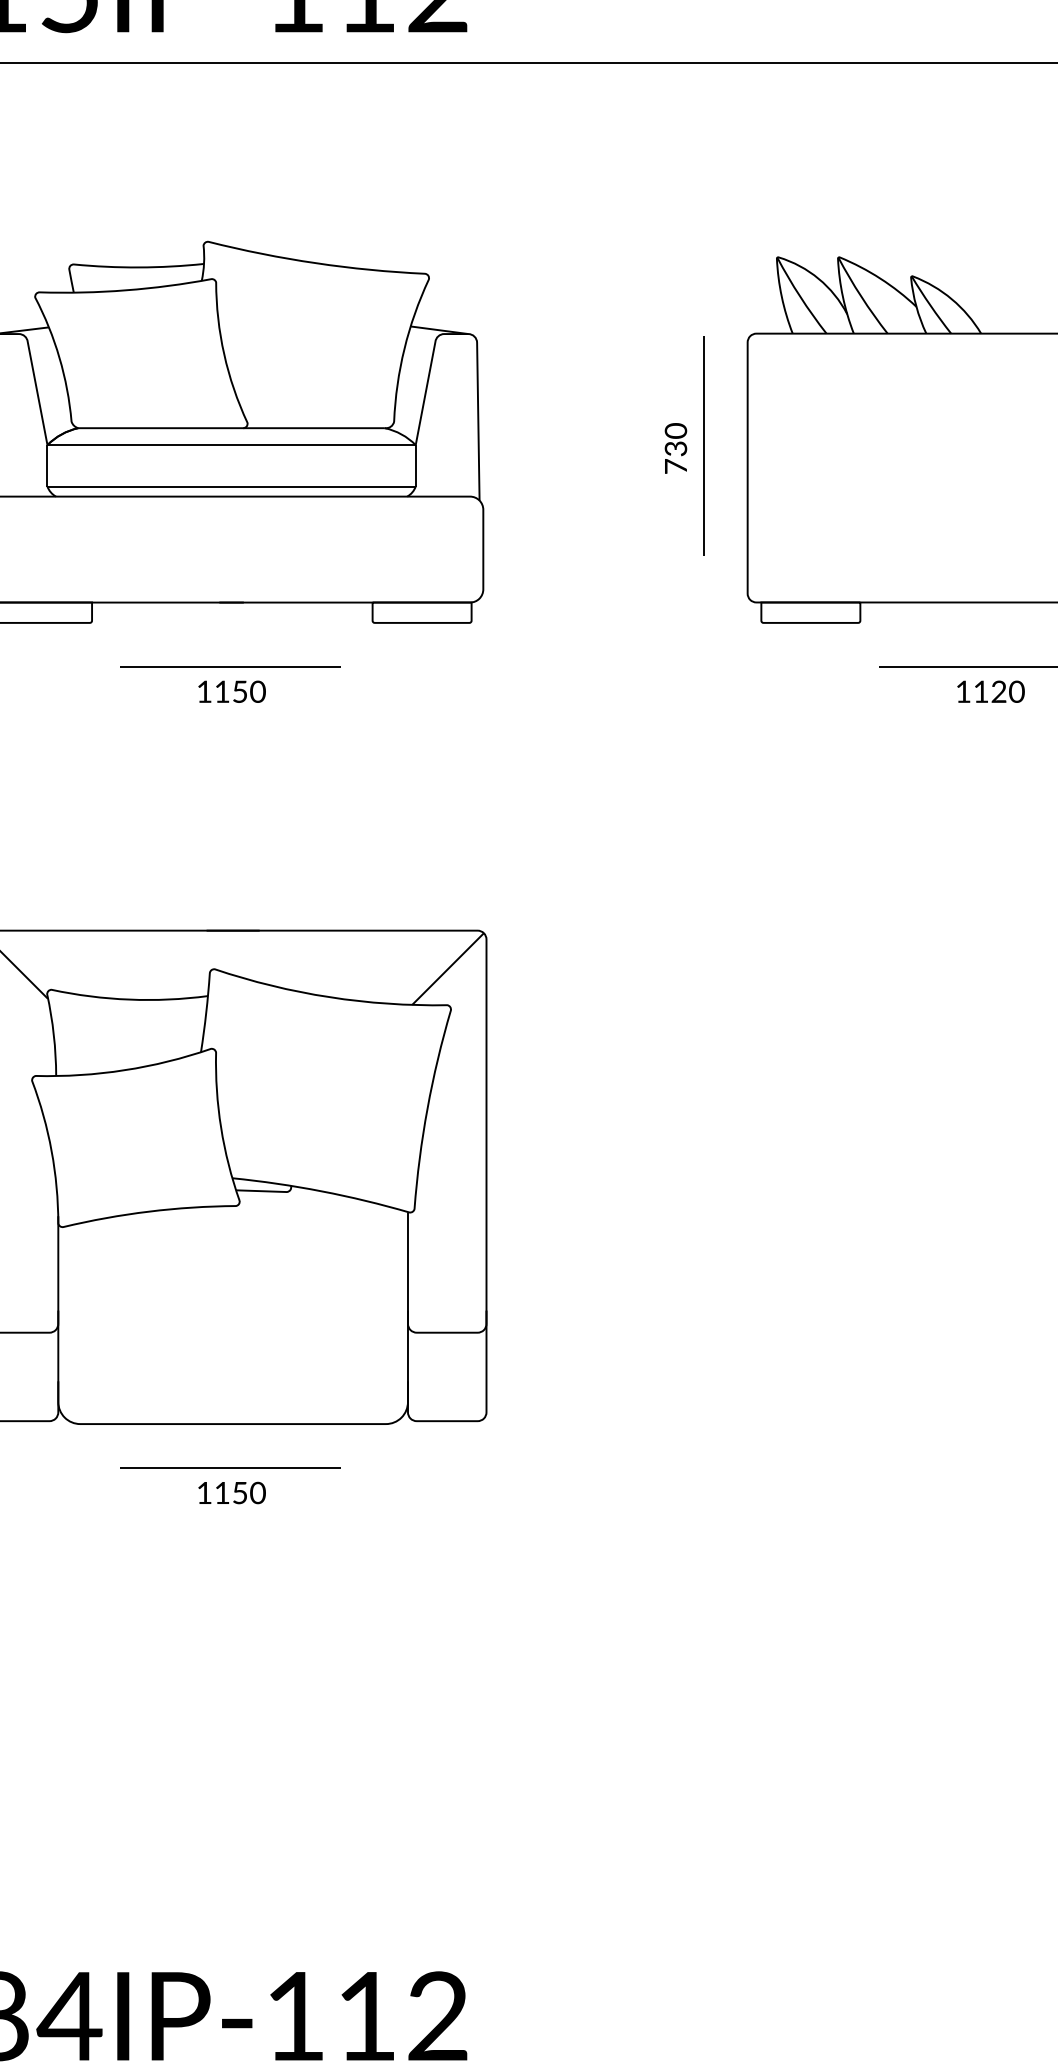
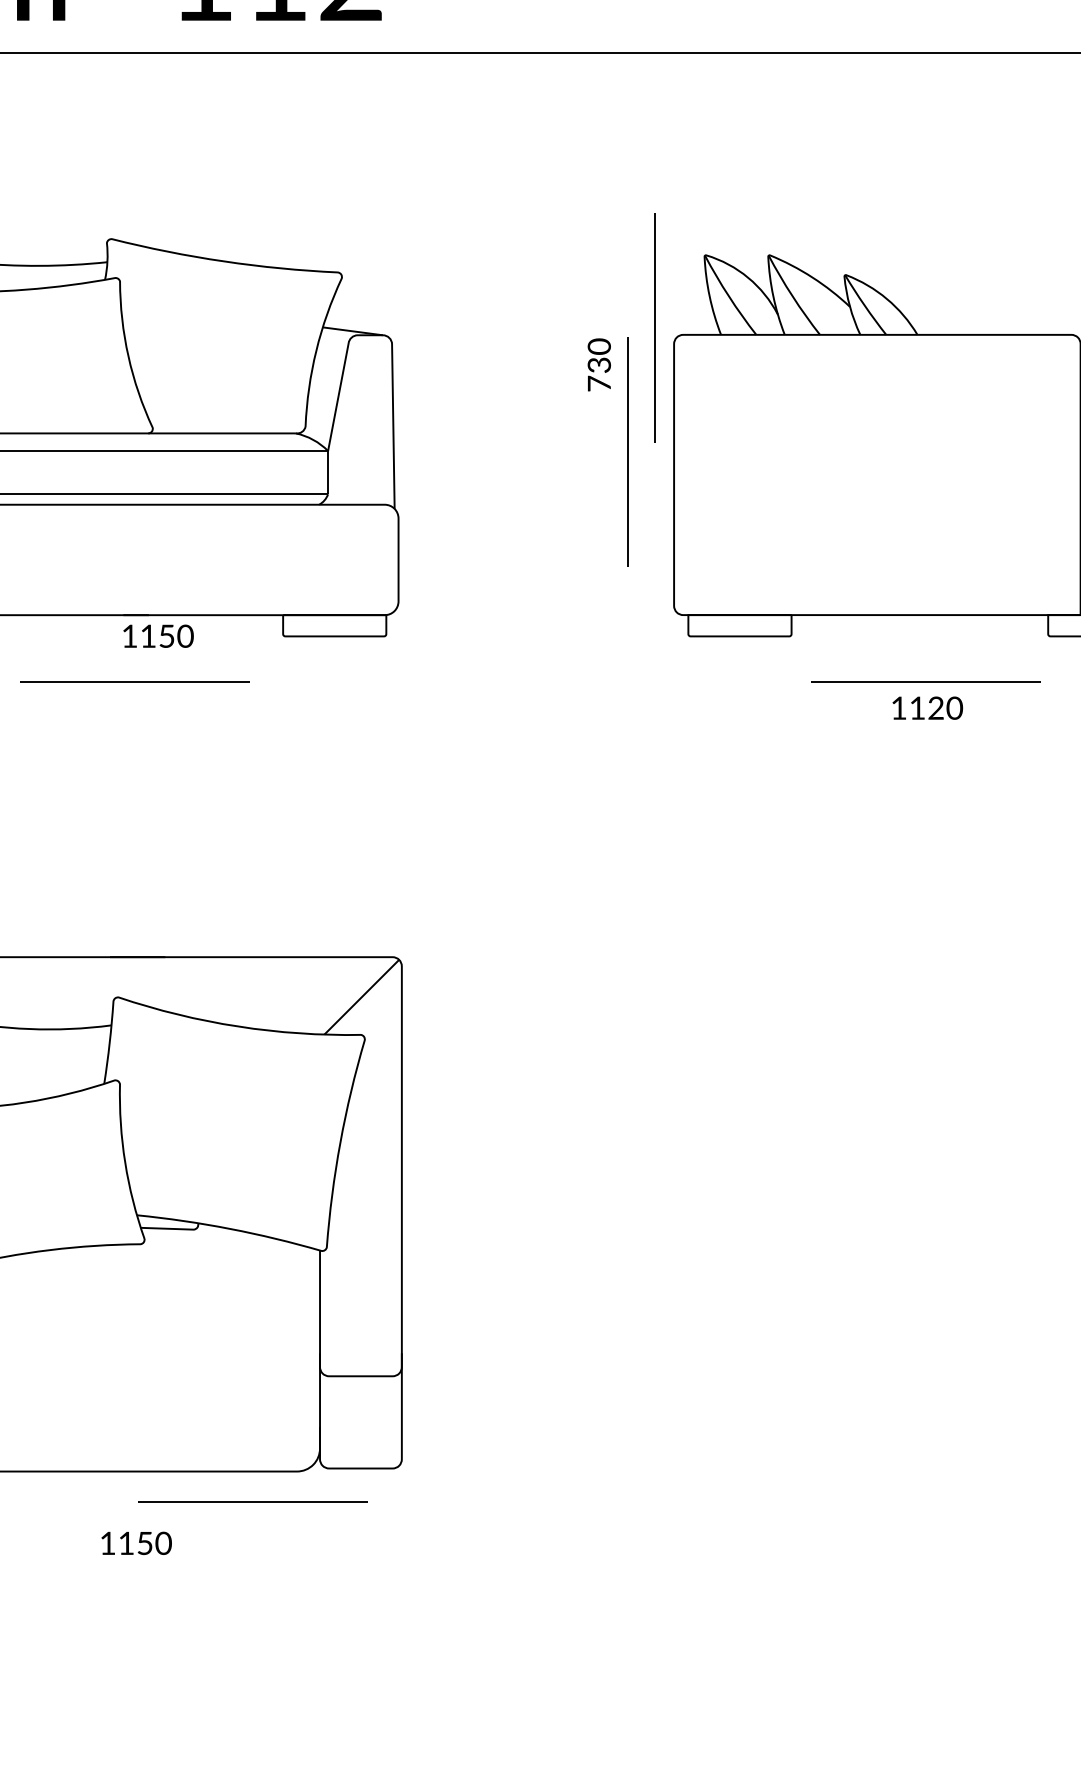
line: (729, 326) -> (655, 327), added
text: (675, 448) -> (598, 364), moved
text: (231, 691) -> (157, 635), moved
line: (230, 1467) -> (252, 1501), moved

